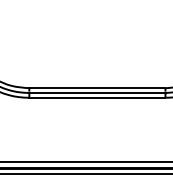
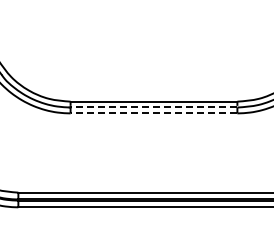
line: (97, 92) -> (153, 107), solid -> dashed
line: (97, 97) -> (153, 113), solid -> dashed

